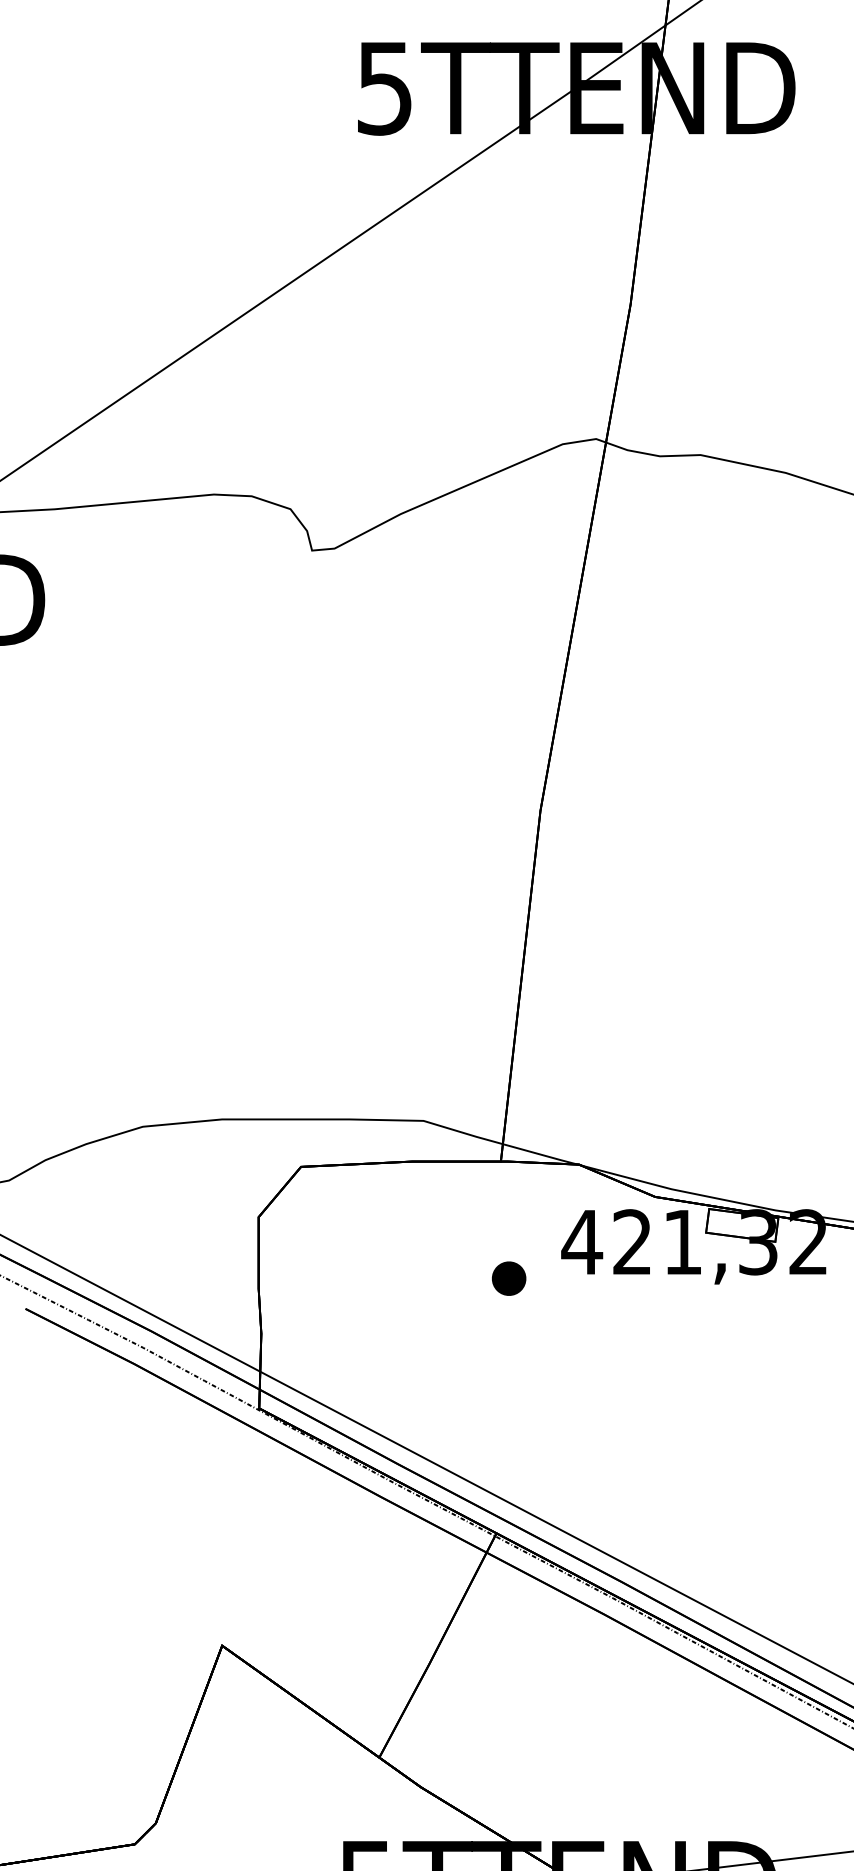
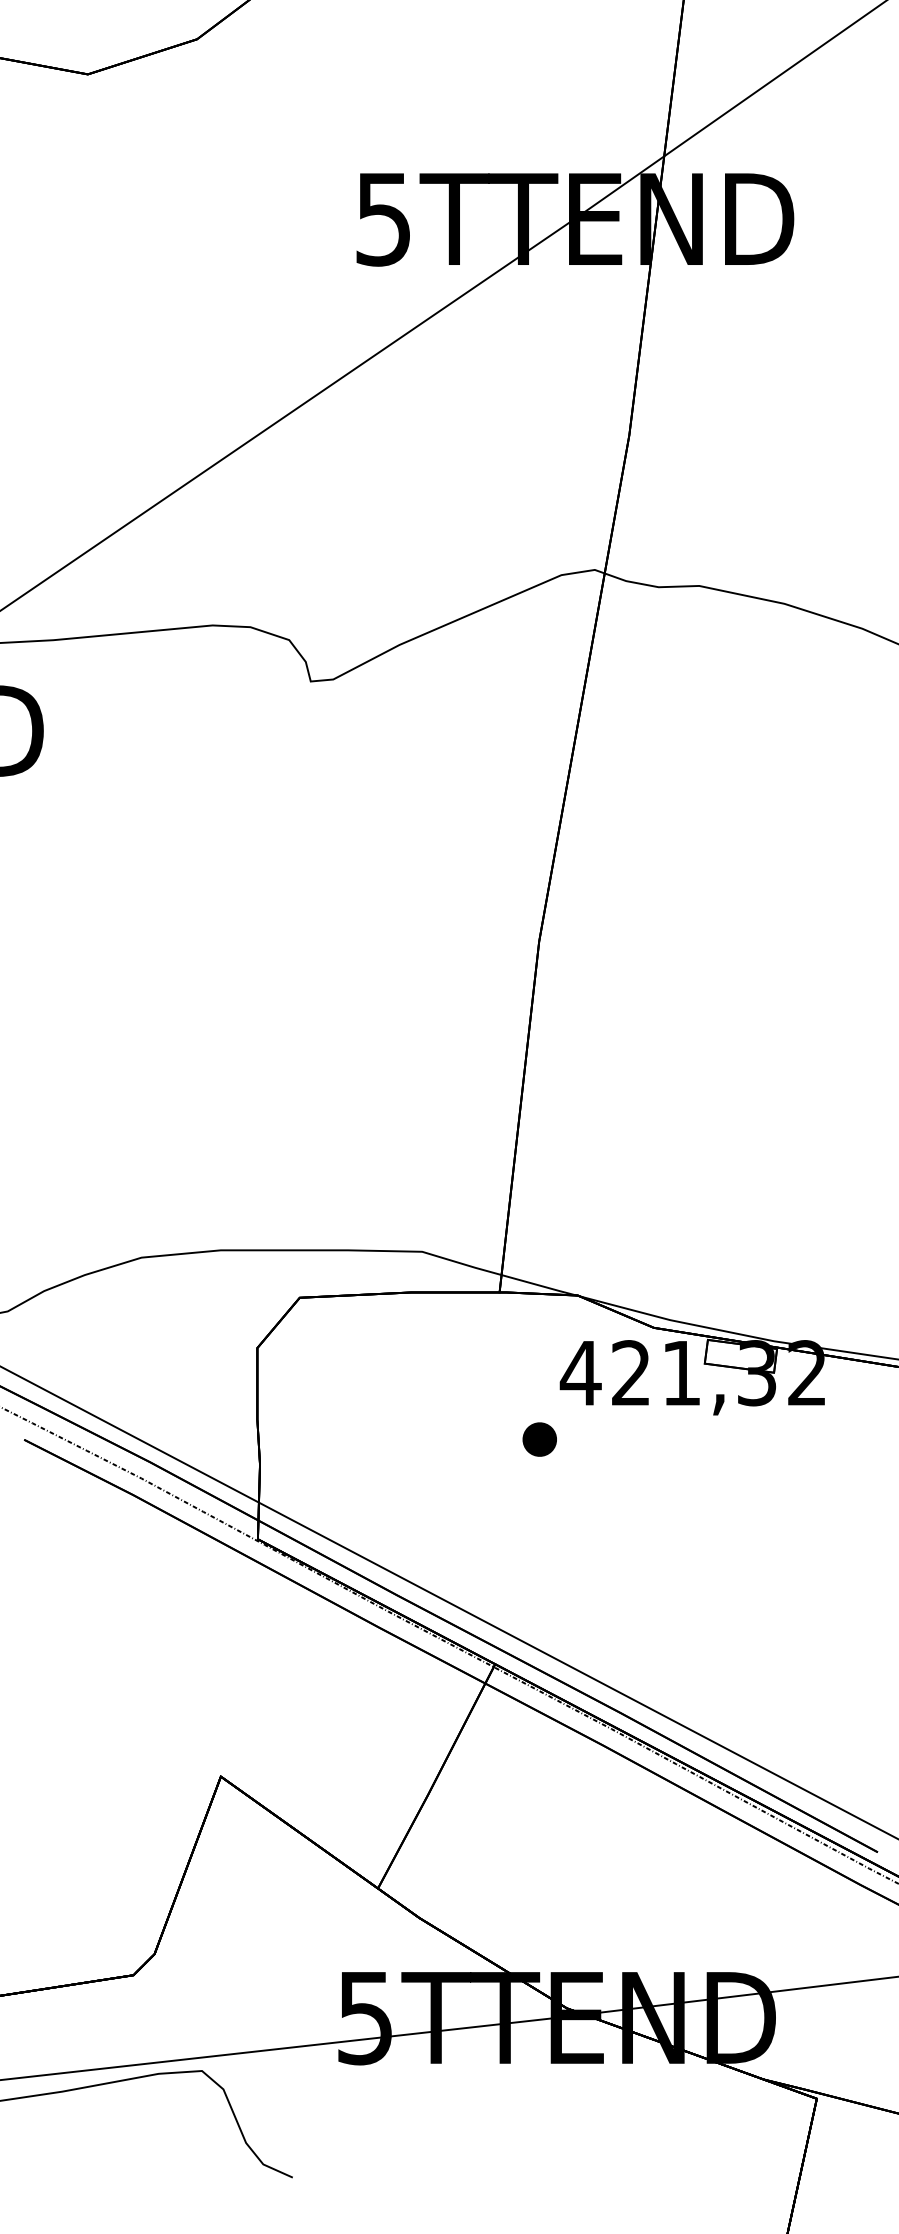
part: (508, 1278) -> (539, 1439), moved

